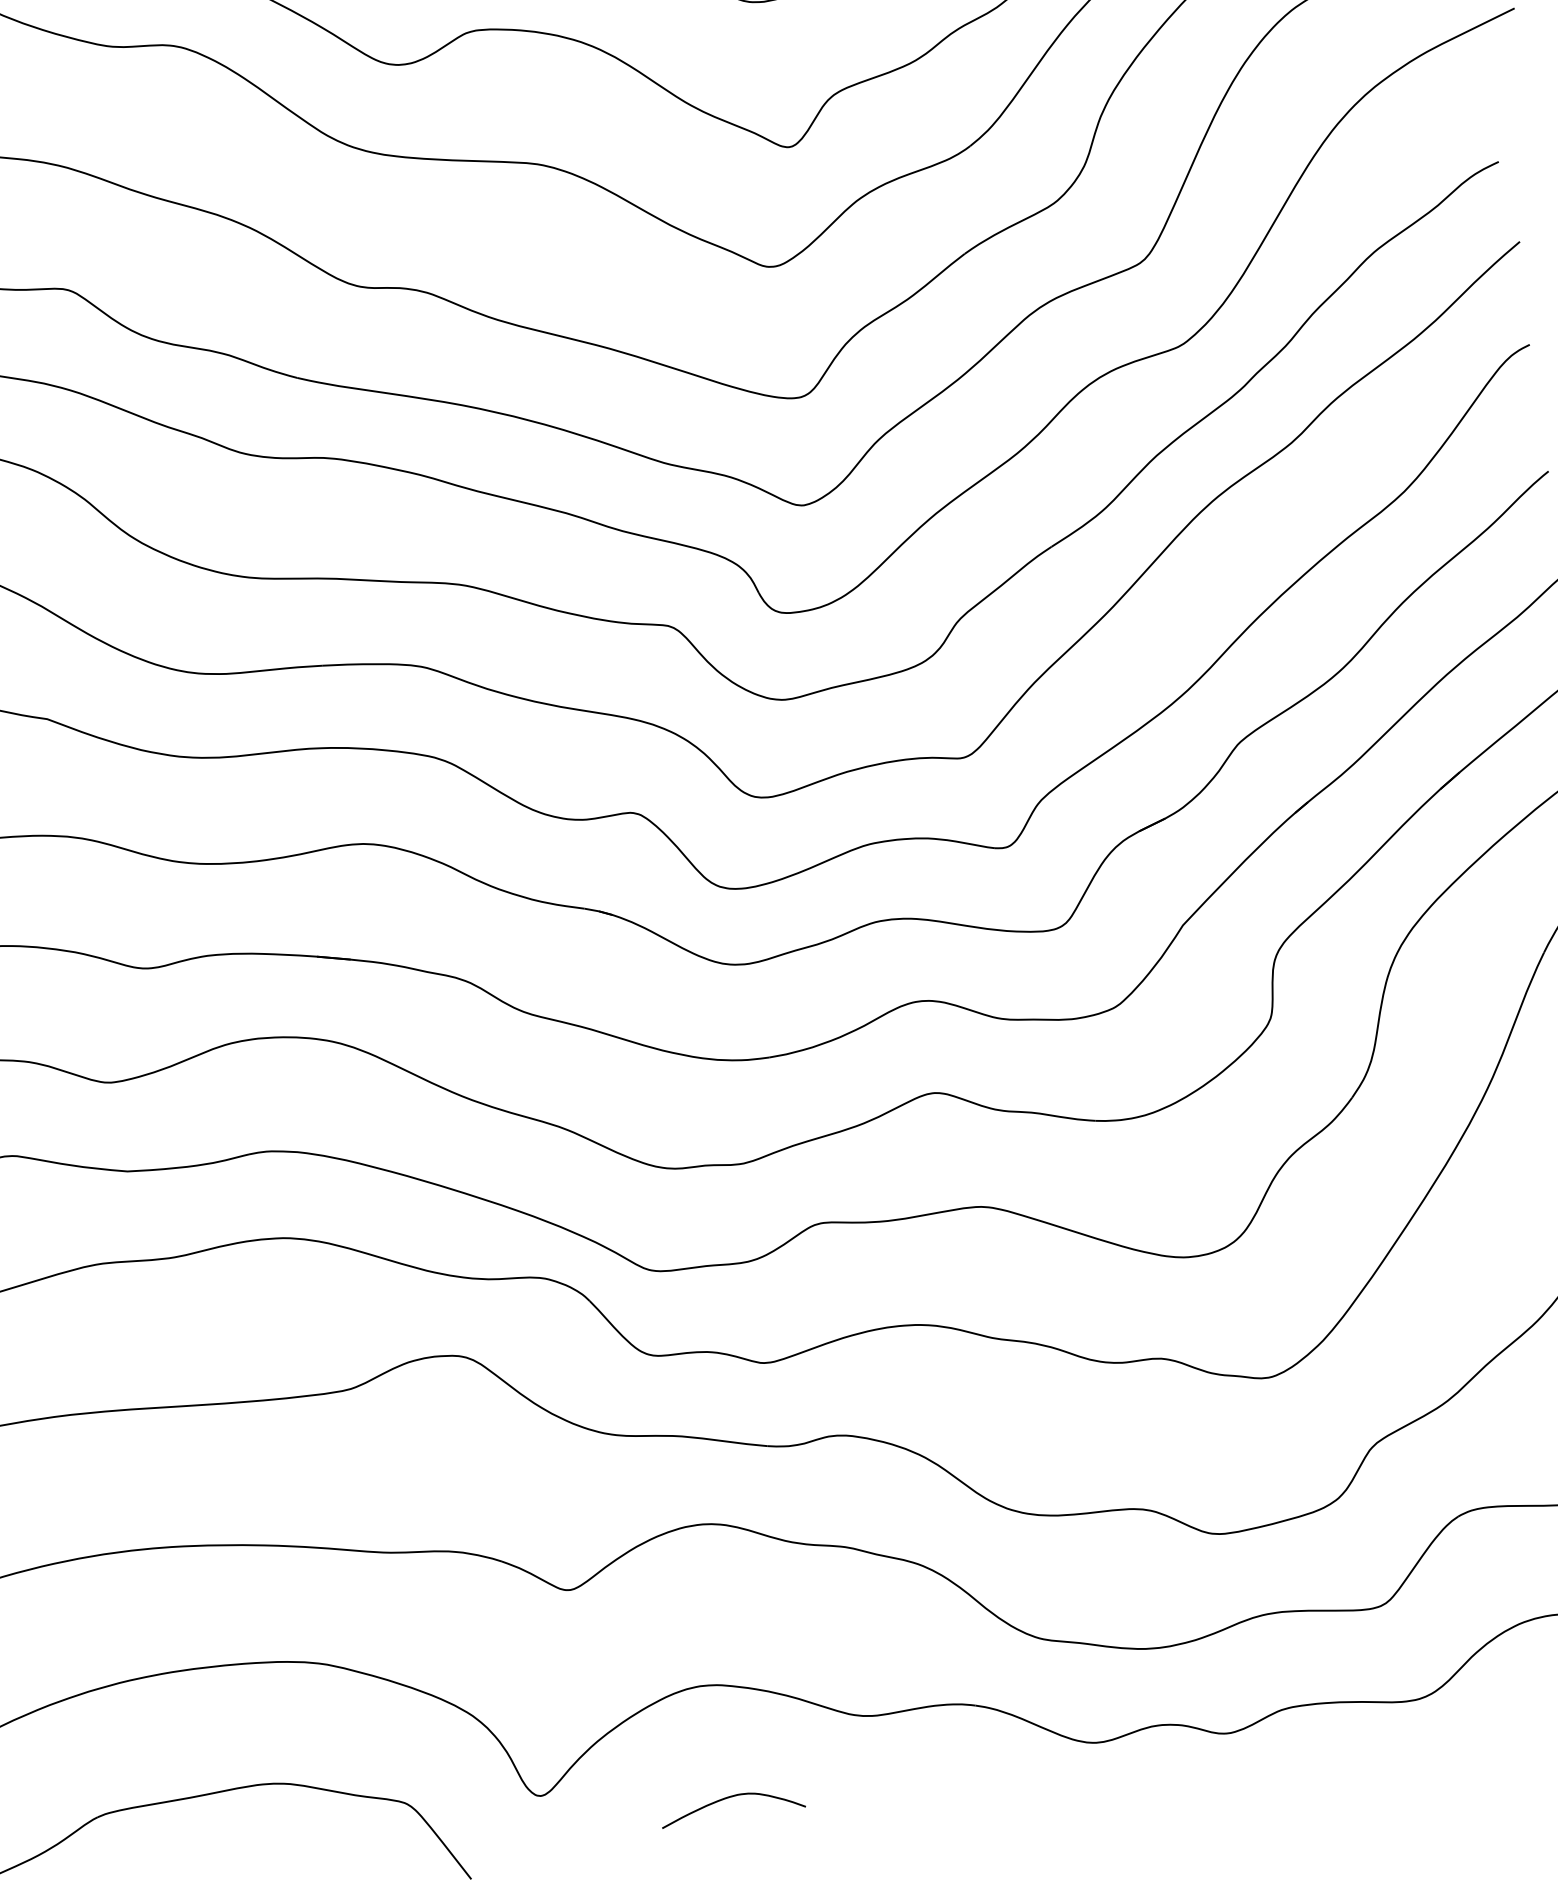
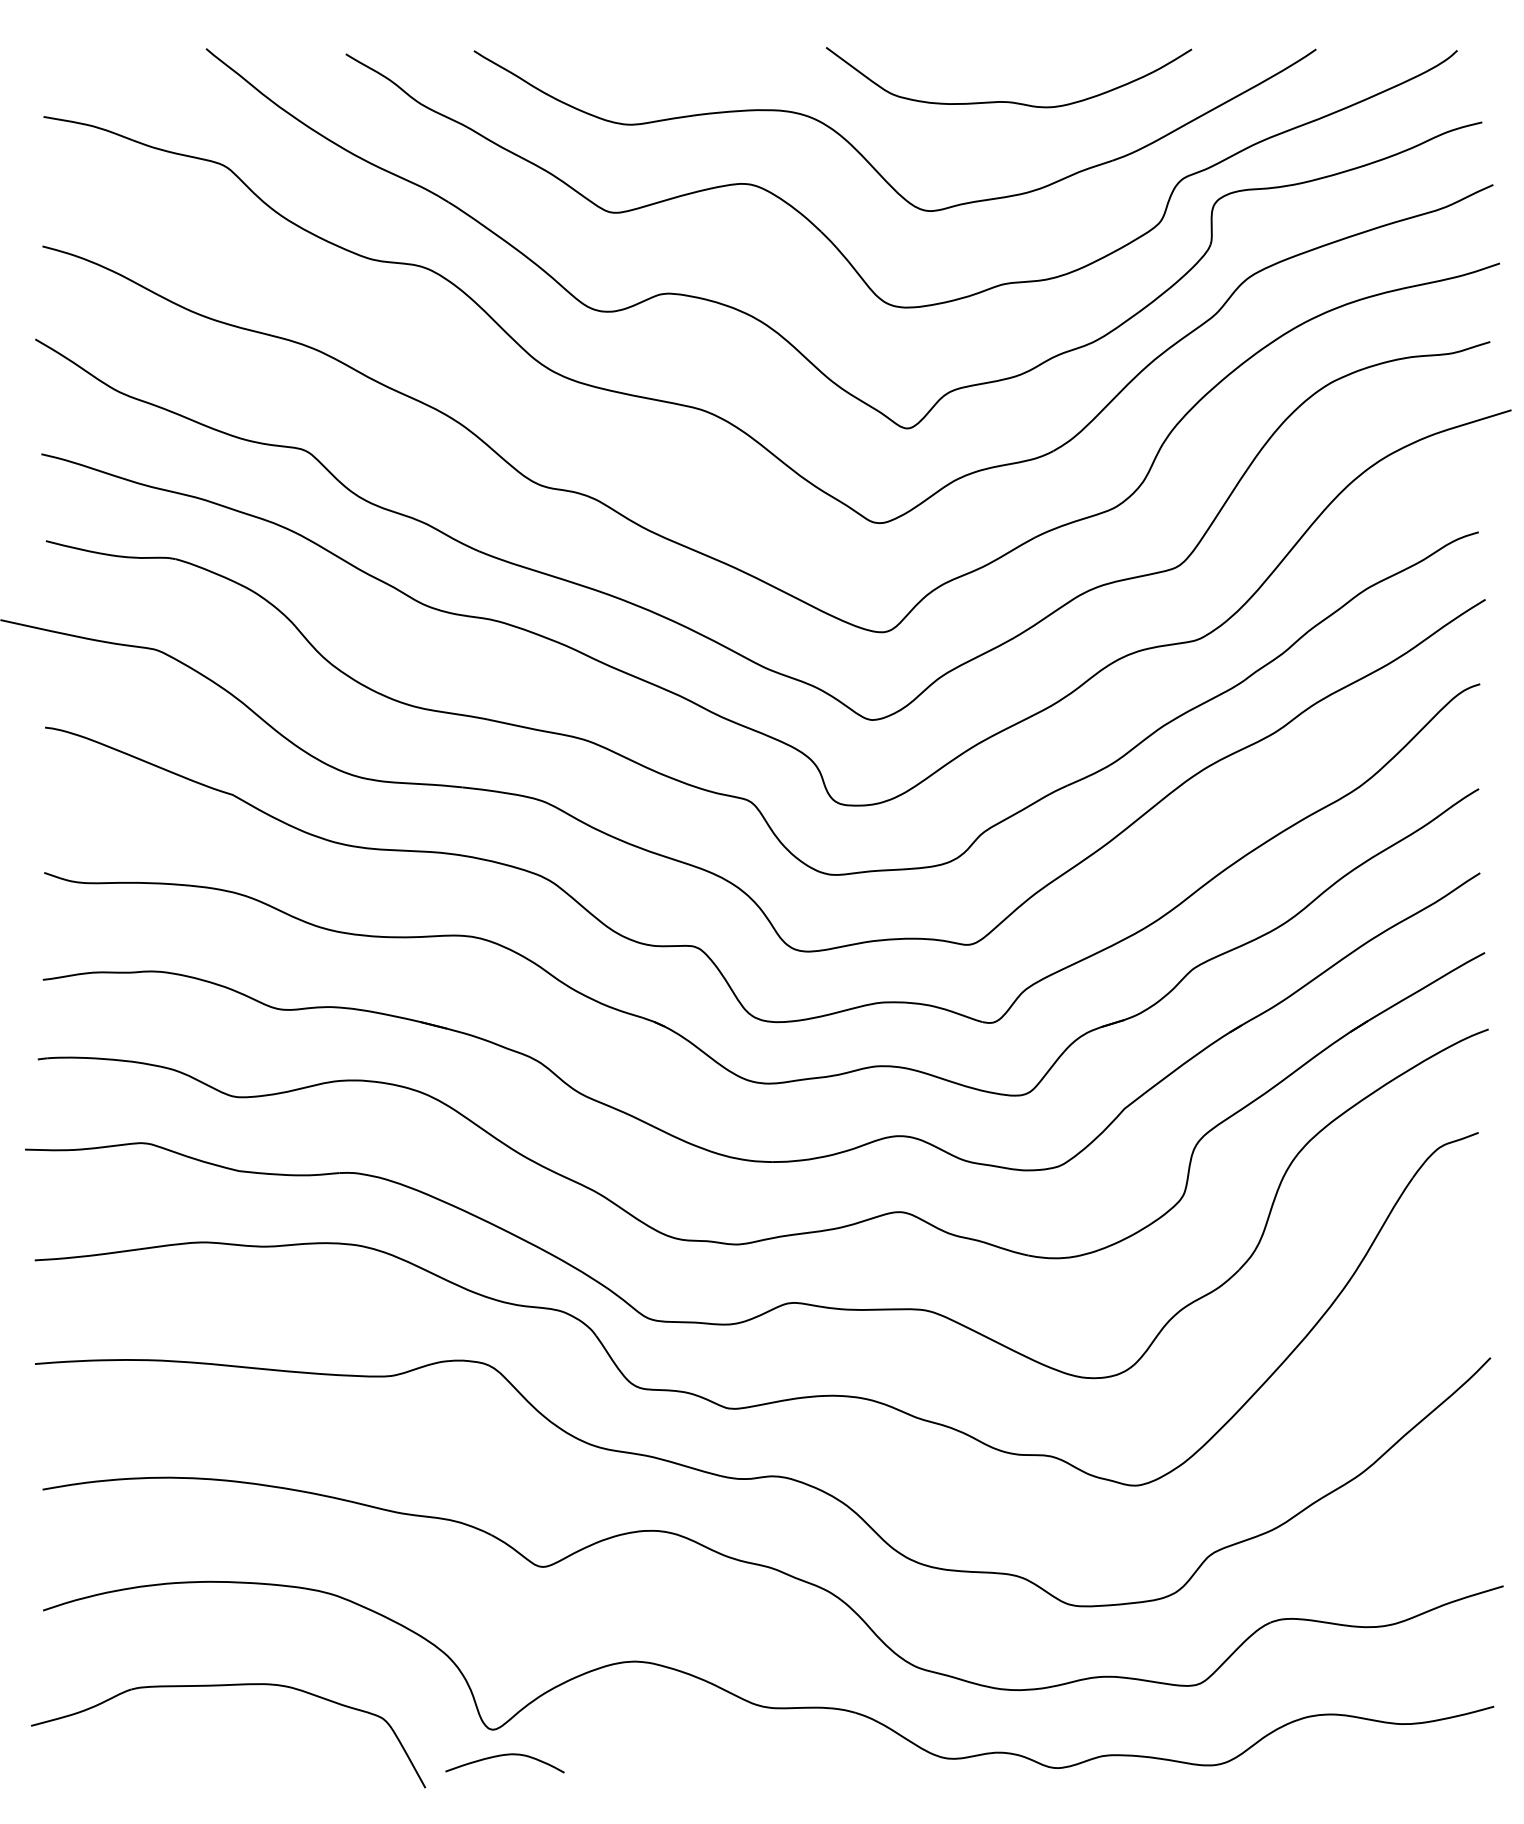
curve: (728, 1799) -> (502, 1756), moved

